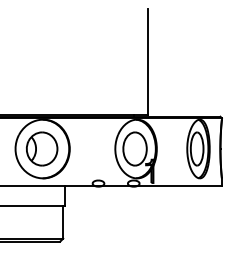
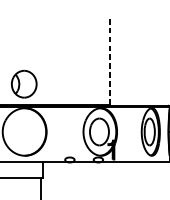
line: (148, 62) -> (110, 61), solid -> dashed
part: (42, 148) -> (24, 83), moved

